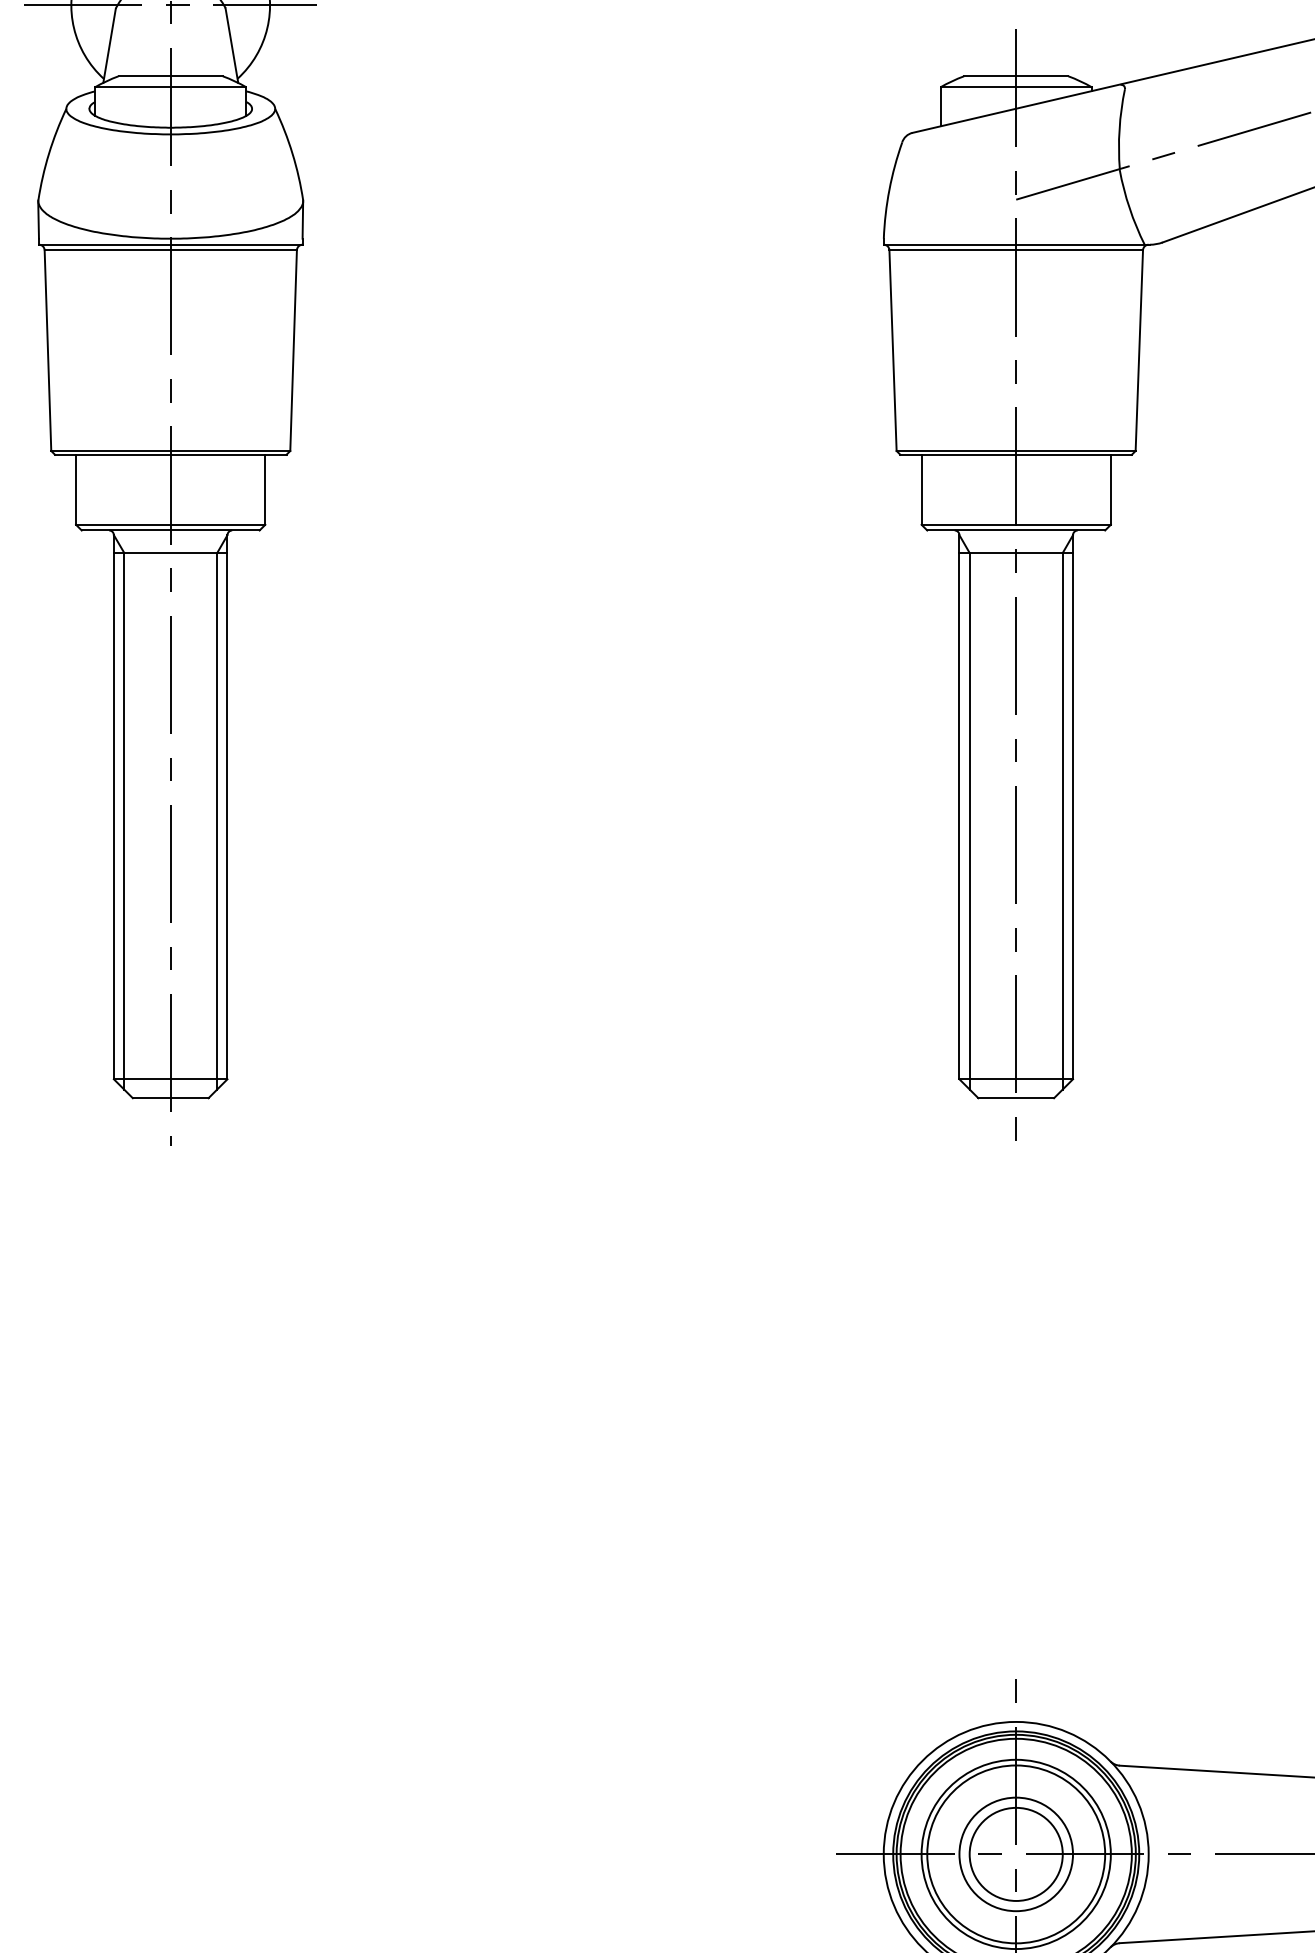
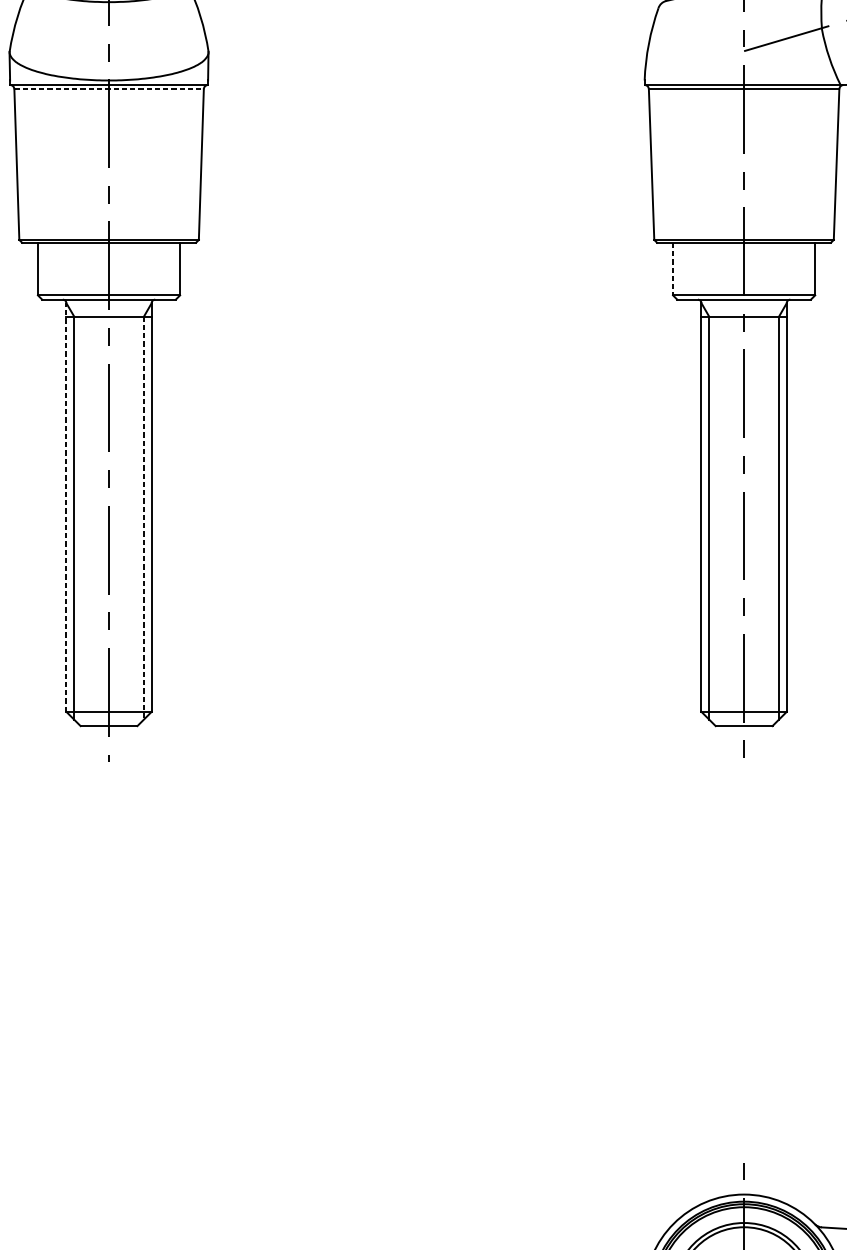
line: (171, 250) -> (109, 89), solid -> dashed
line: (921, 490) -> (672, 269), solid -> dashed
line: (113, 806) -> (66, 506), solid -> dashed
line: (217, 821) -> (144, 518), solid -> dashed

